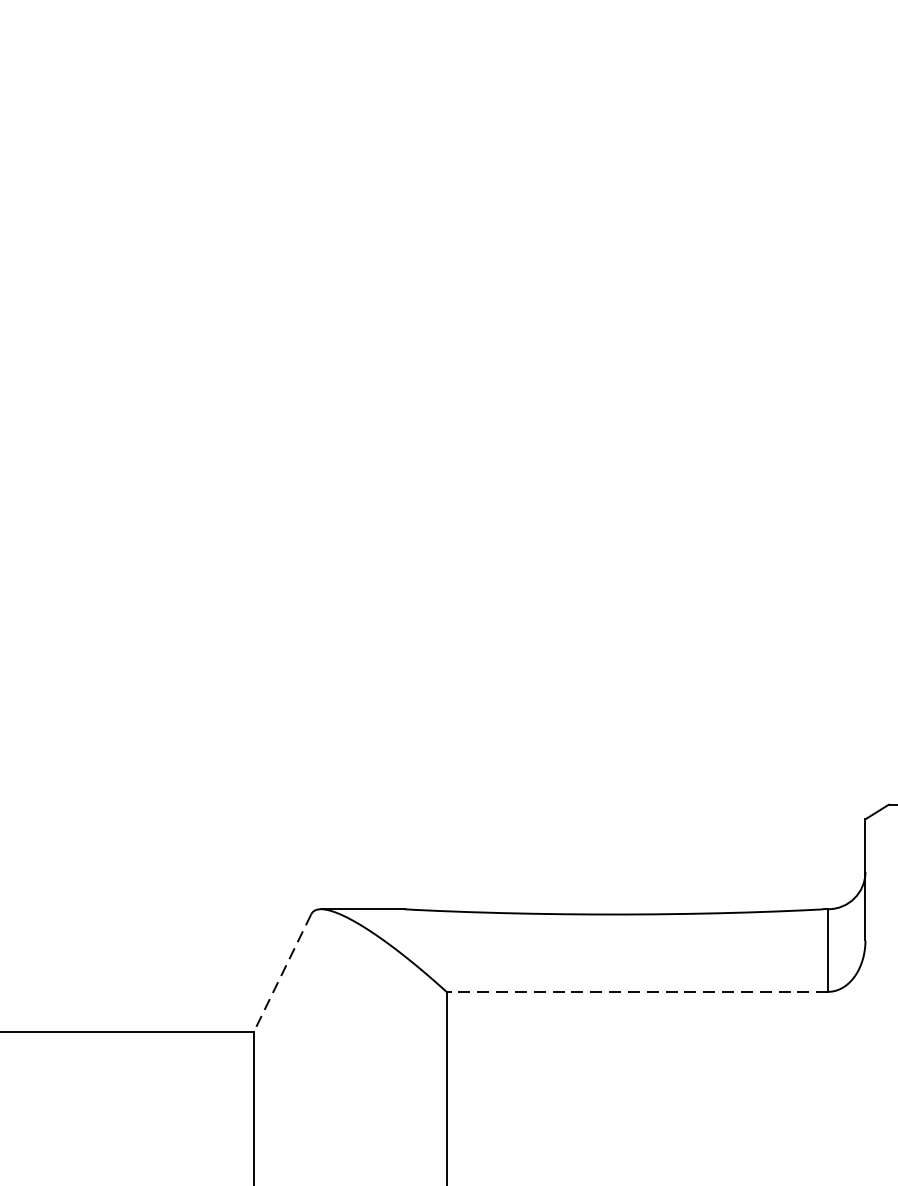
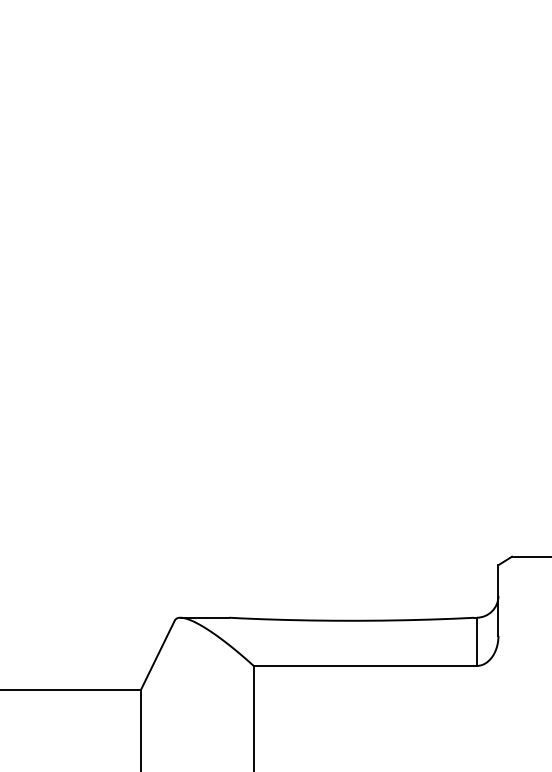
line: (281, 973) -> (157, 655), dashed -> solid
line: (636, 991) -> (364, 665), dashed -> solid

